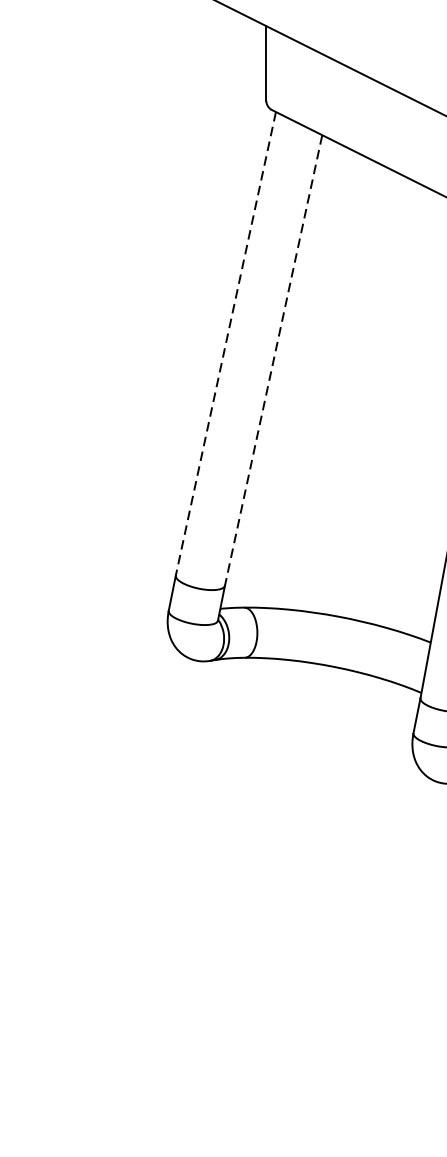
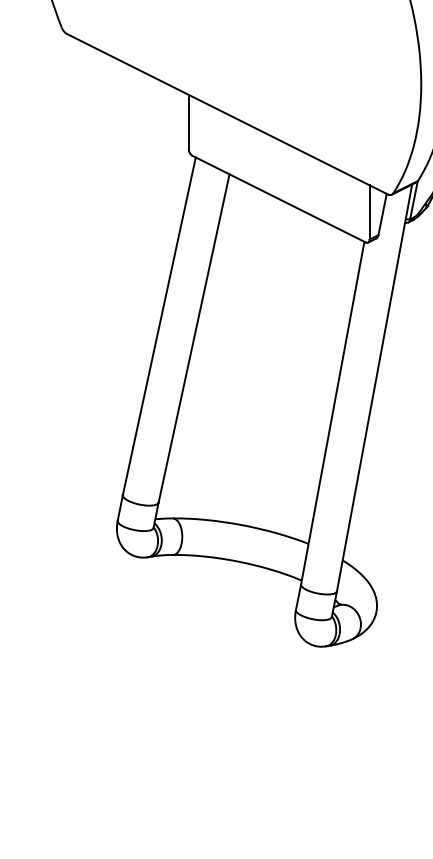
line: (226, 344) -> (159, 326), dashed -> solid
line: (274, 360) -> (194, 338), dashed -> solid

